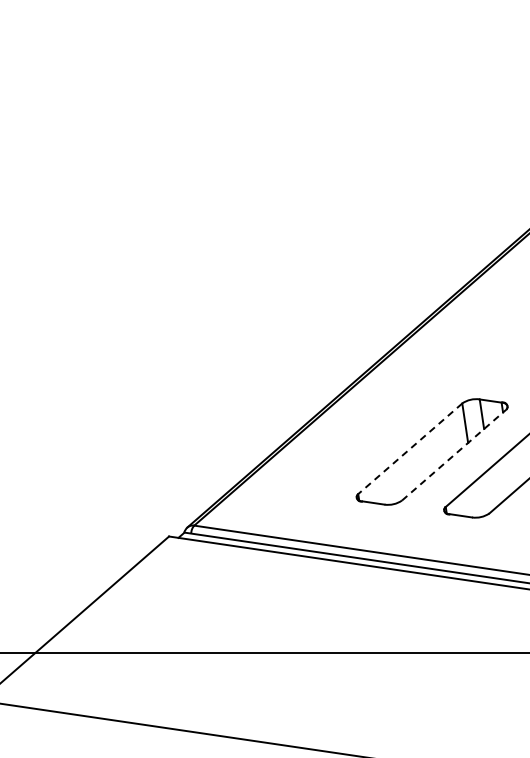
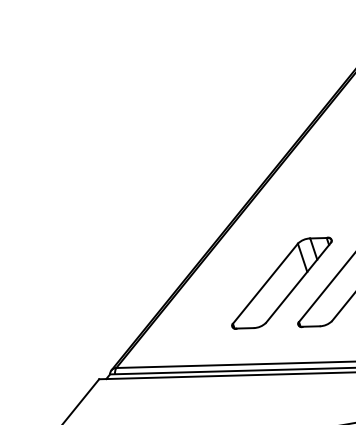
line: (410, 448) -> (265, 283), dashed -> solid
line: (454, 455) -> (298, 282), dashed -> solid

